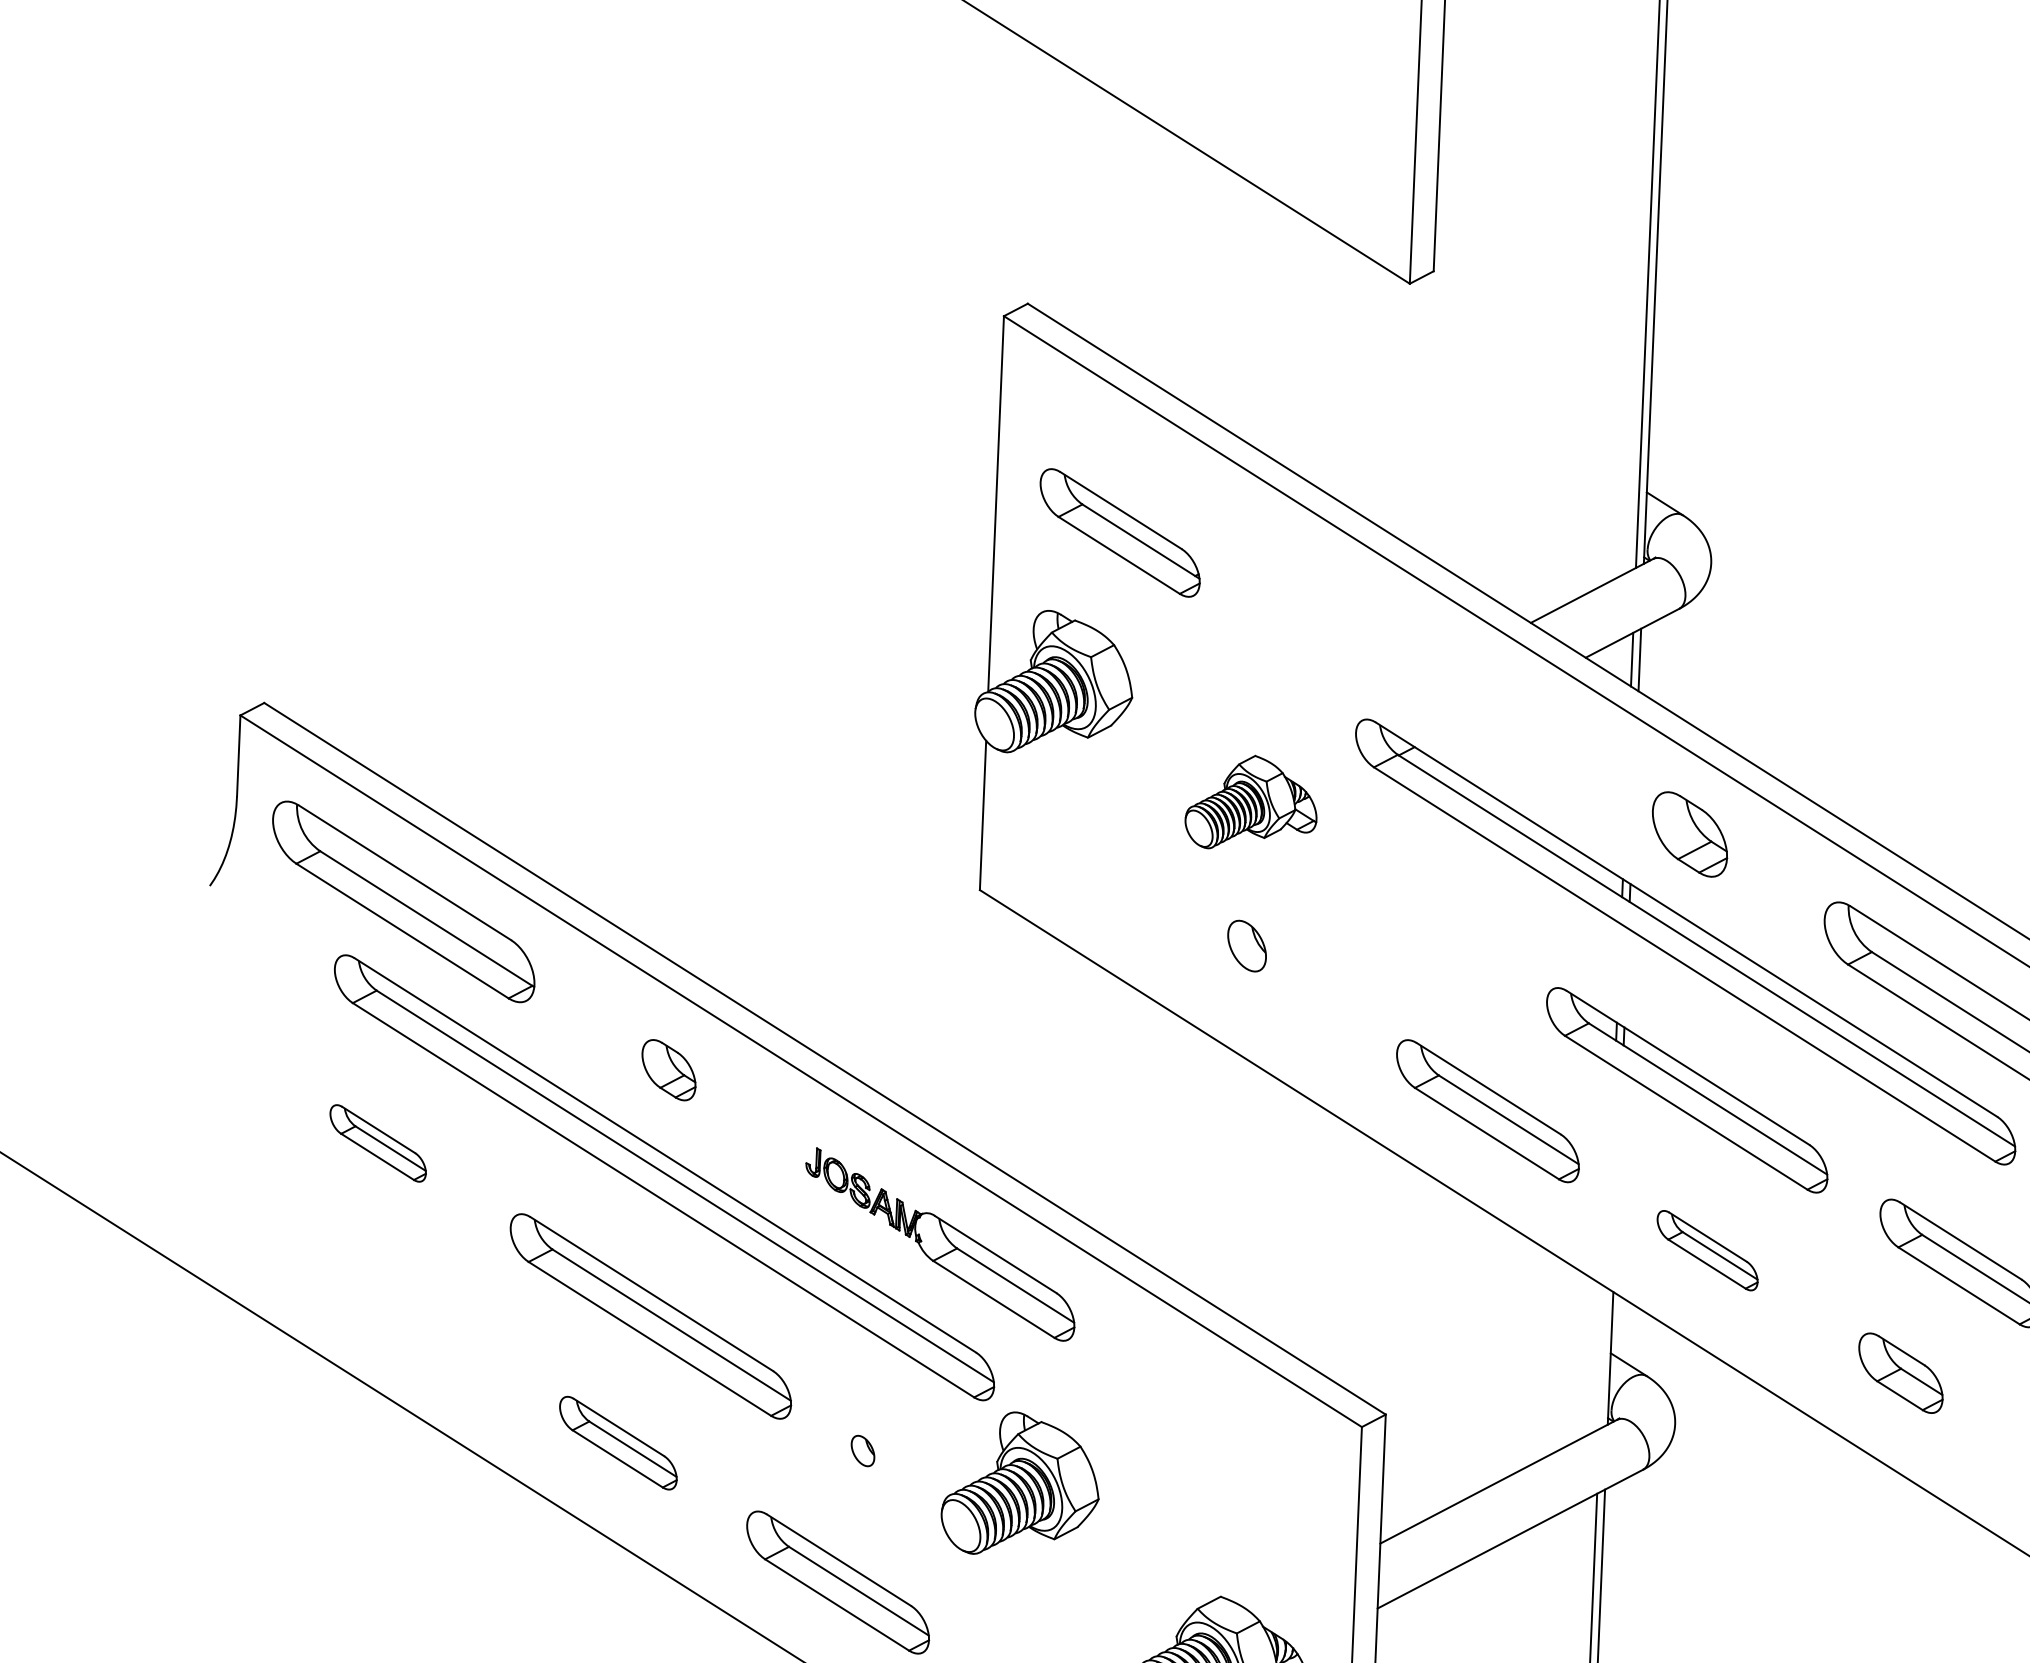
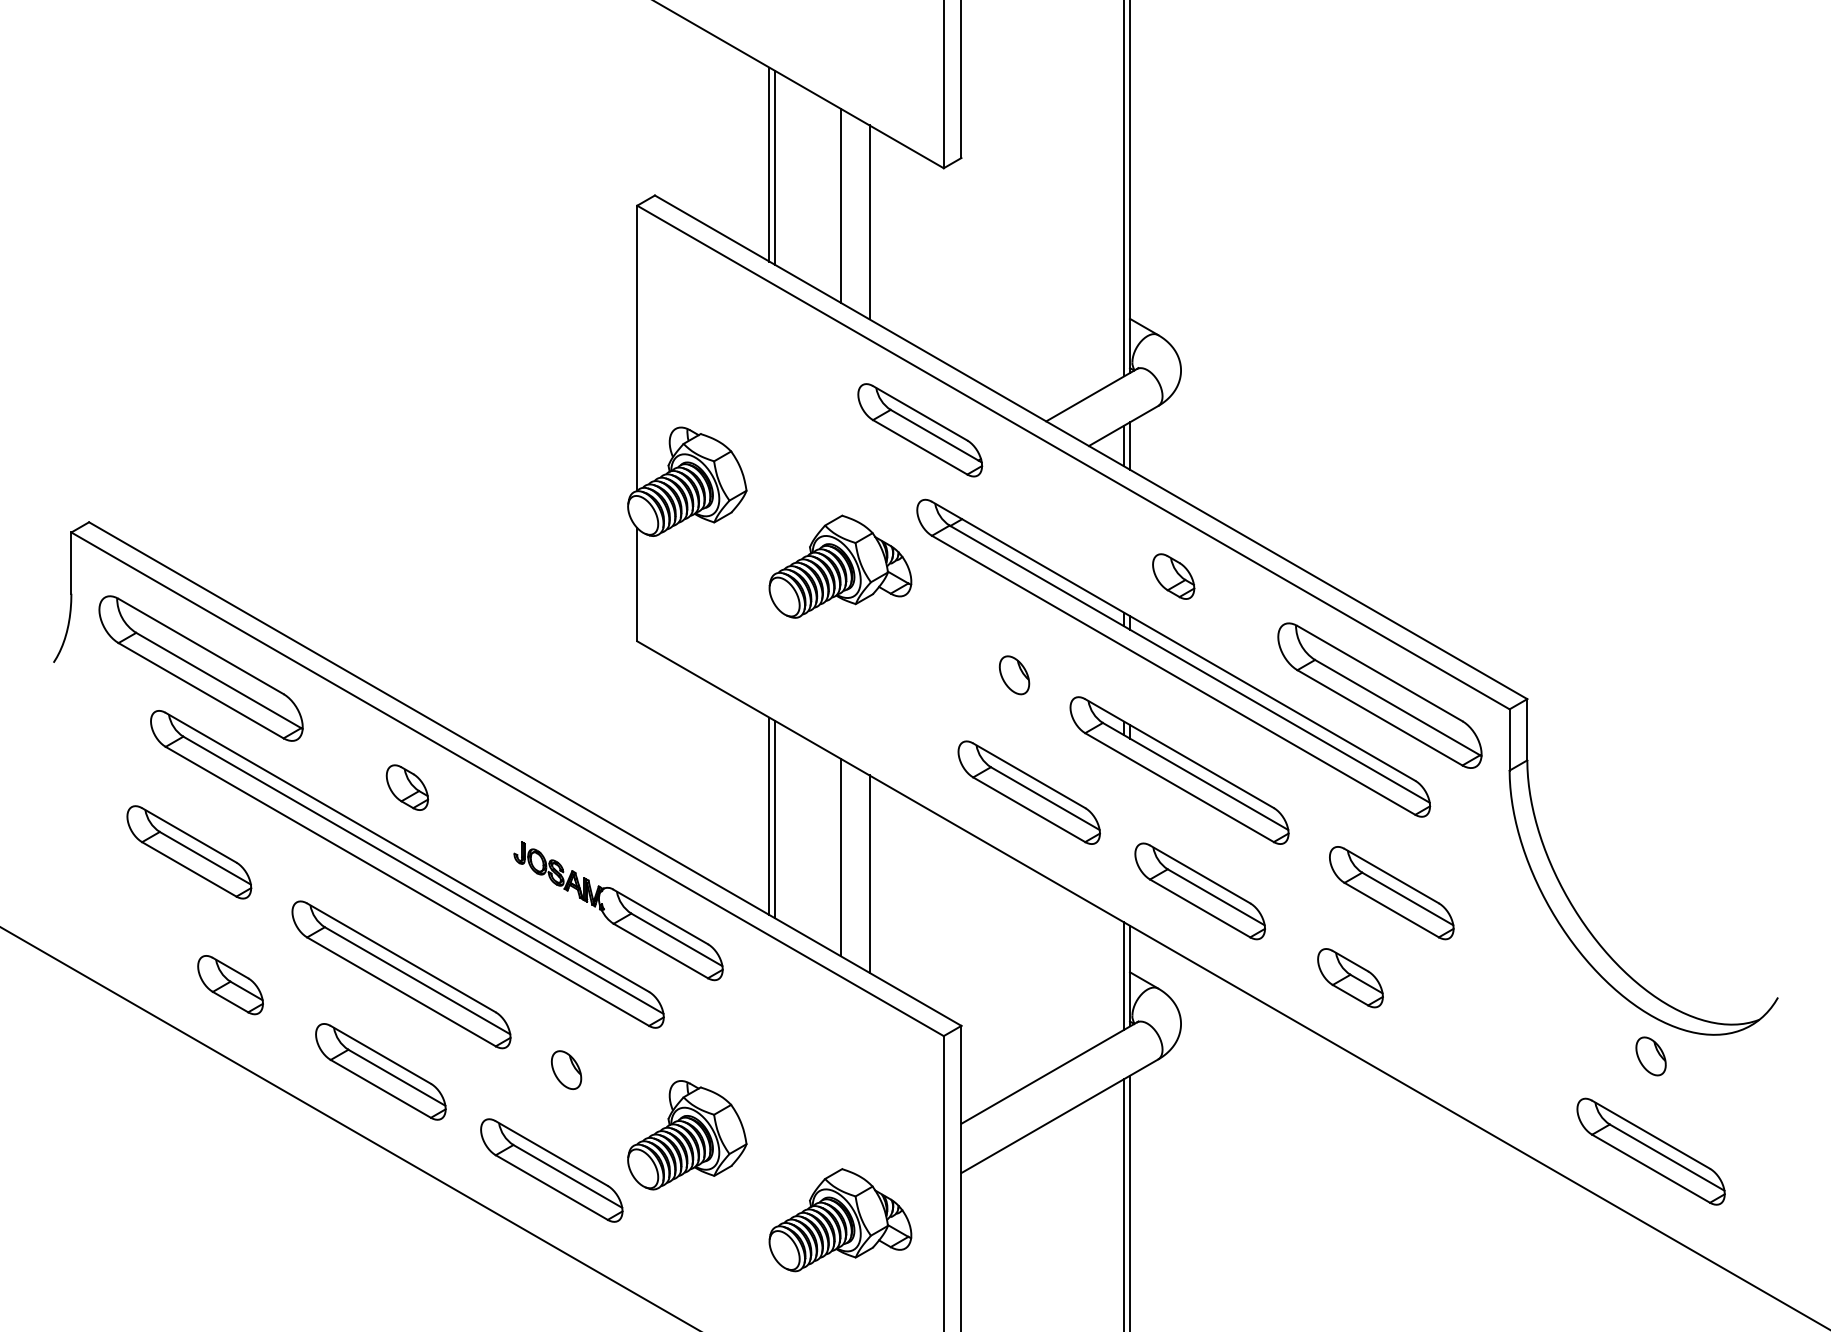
line: (1180, 269) -> (769, 164), added
line: (1188, 273) -> (775, 167), added
line: (1272, 328) -> (841, 206), added
line: (1308, 351) -> (869, 222), added
part: (1120, 533) -> (920, 430), moved
part: (1251, 802) -> (840, 566), size x1.43
part: (1689, 834) -> (1173, 576), size x0.71
part: (1247, 946) -> (1014, 675), moved
line: (1144, 1126) -> (769, 815), added
line: (1152, 1132) -> (775, 819), added
part: (378, 1143) -> (189, 852), size x1.67
line: (1237, 1186) -> (841, 857), added
line: (1273, 1208) -> (869, 873), added
part: (1706, 1250) -> (1199, 891), size x1.67
part: (425, 1321) -> (230, 985), added
line: (1603, 1357) -> (1124, 975), added
part: (617, 1442) -> (380, 1071), size x1.43
part: (863, 1450) -> (566, 1069), size x1.67
part: (1021, 1484) -> (687, 1135), moved

